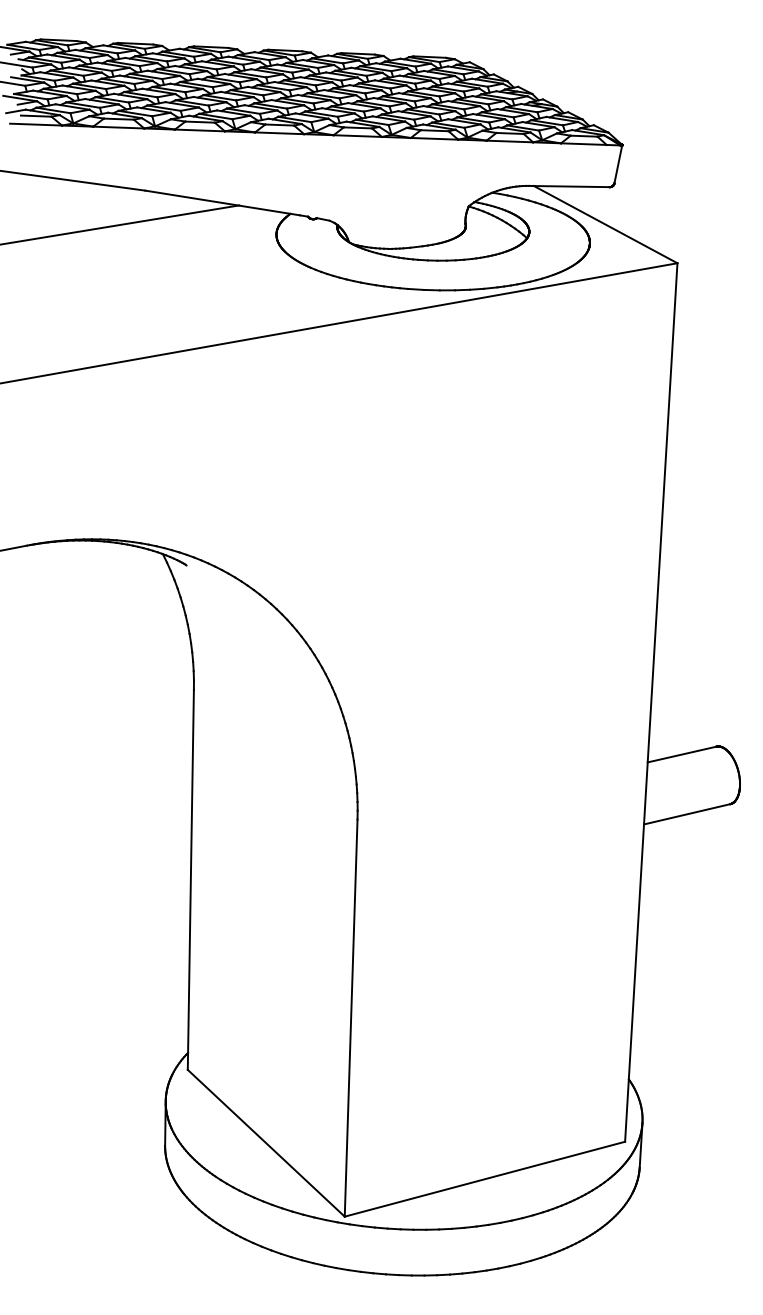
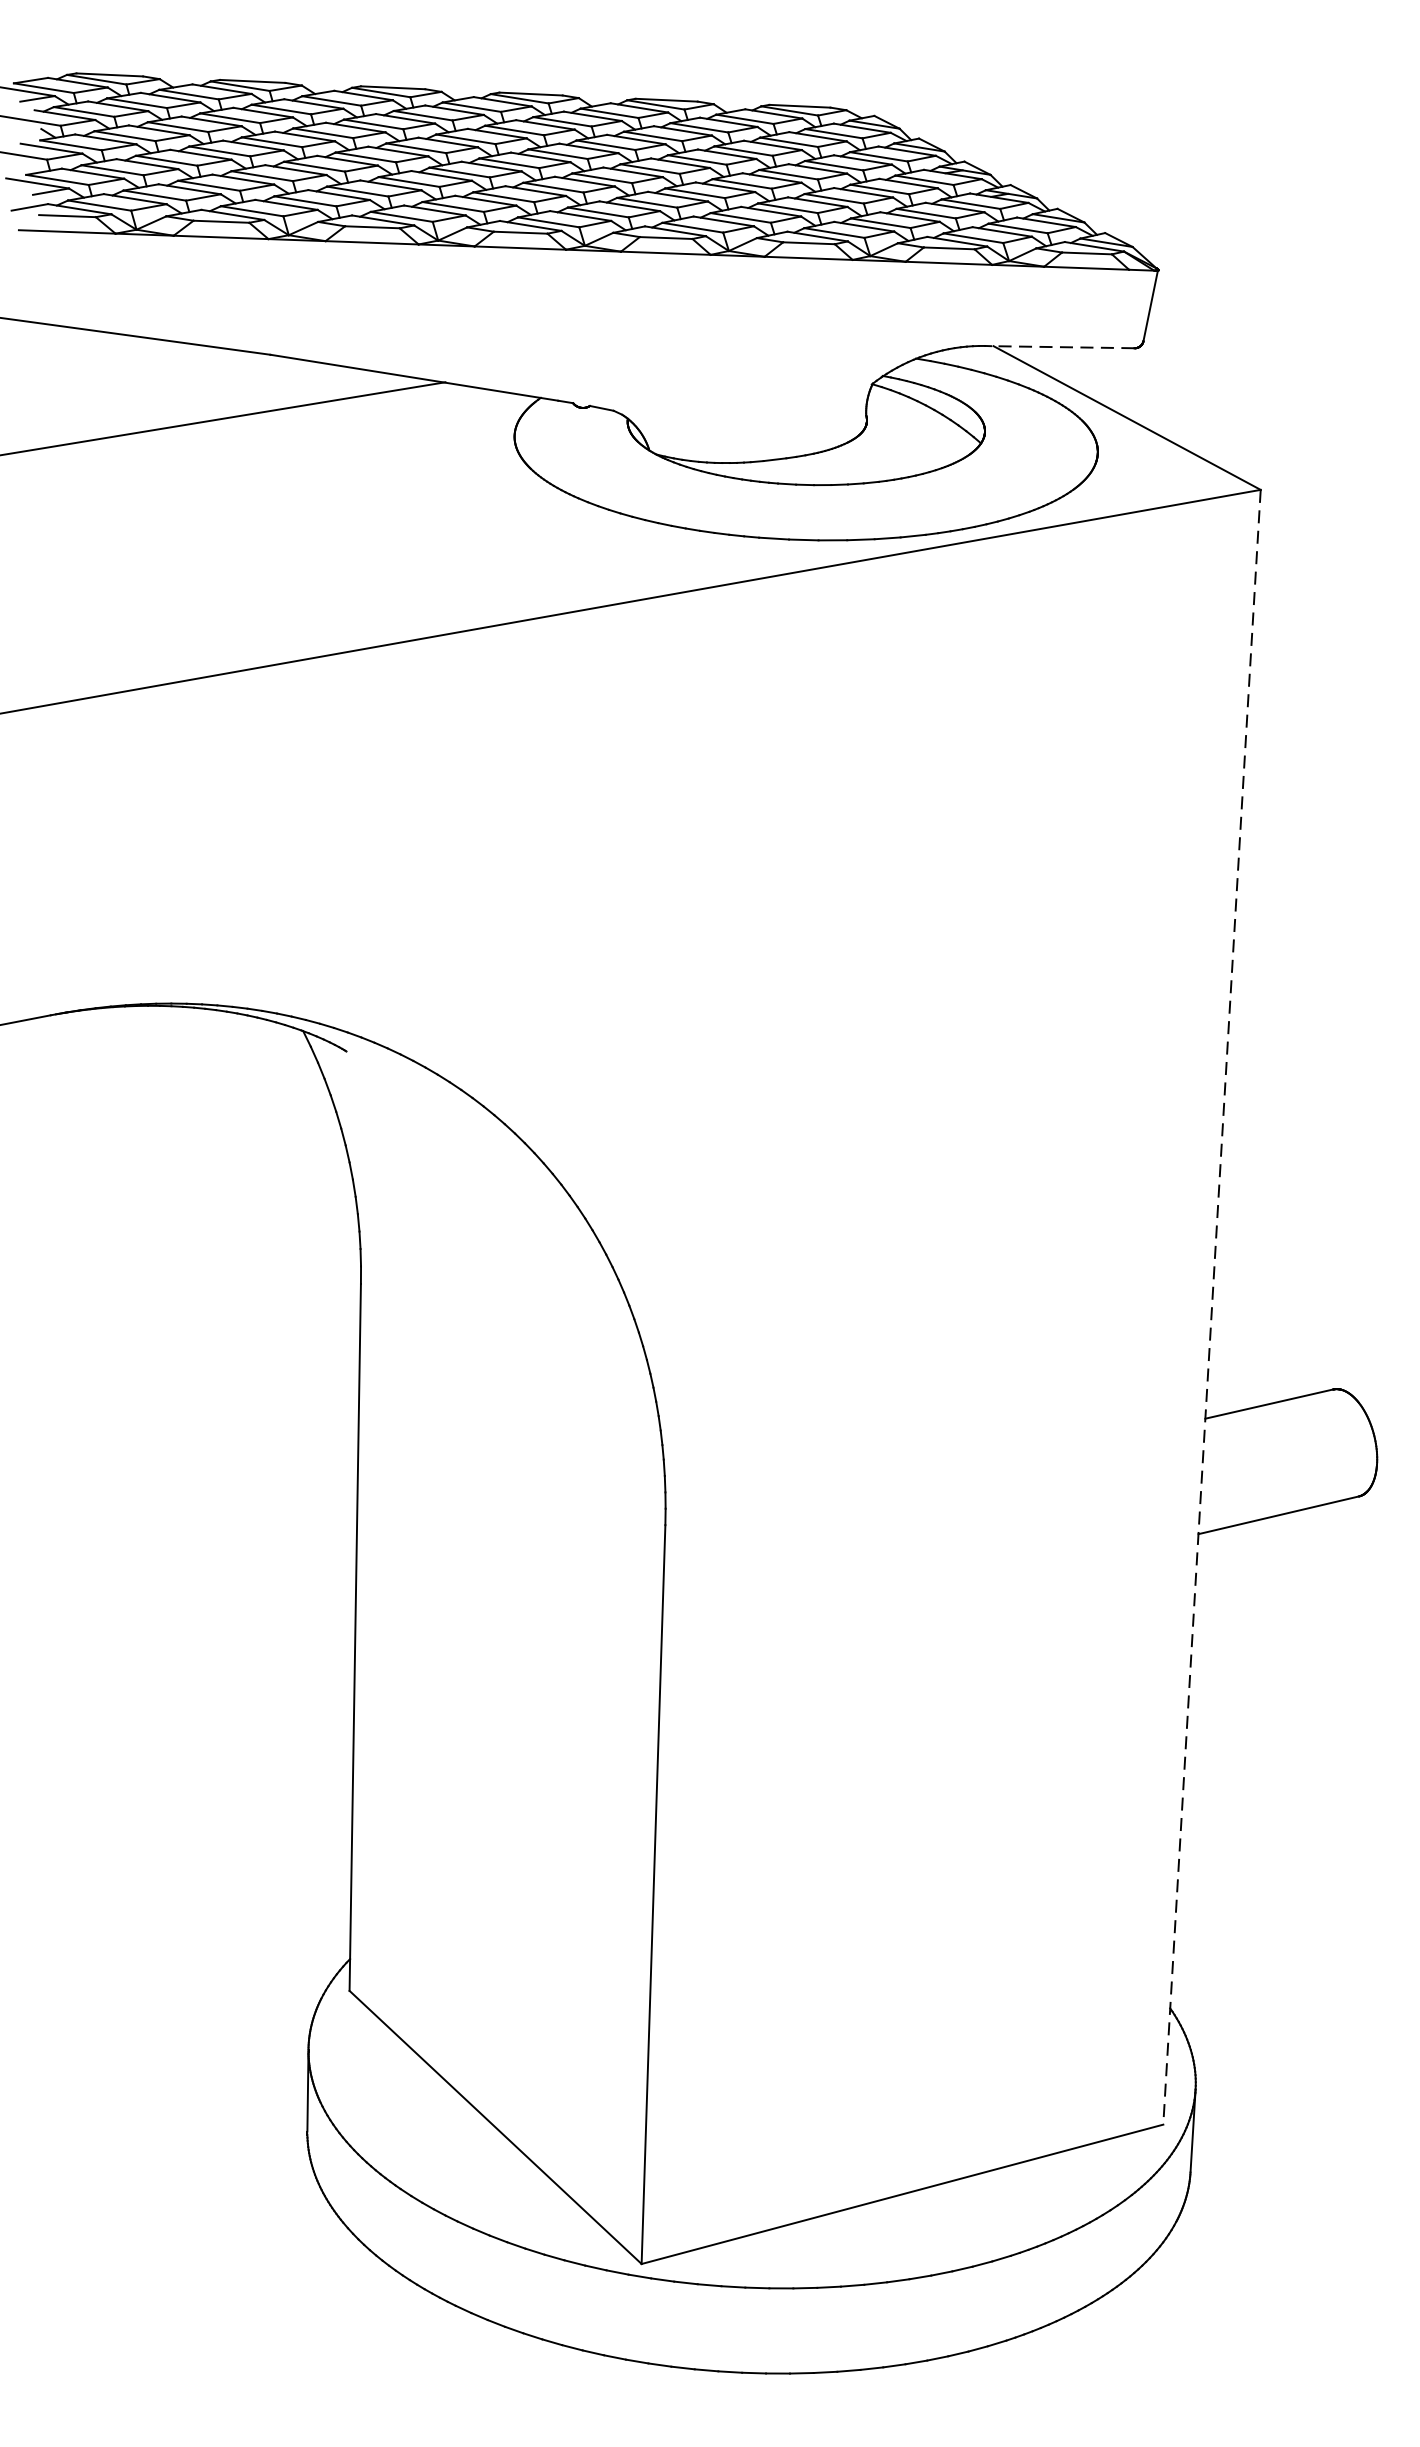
line: (570, 186) -> (1061, 347), solid -> dashed
line: (651, 703) -> (1212, 1309), solid -> dashed

